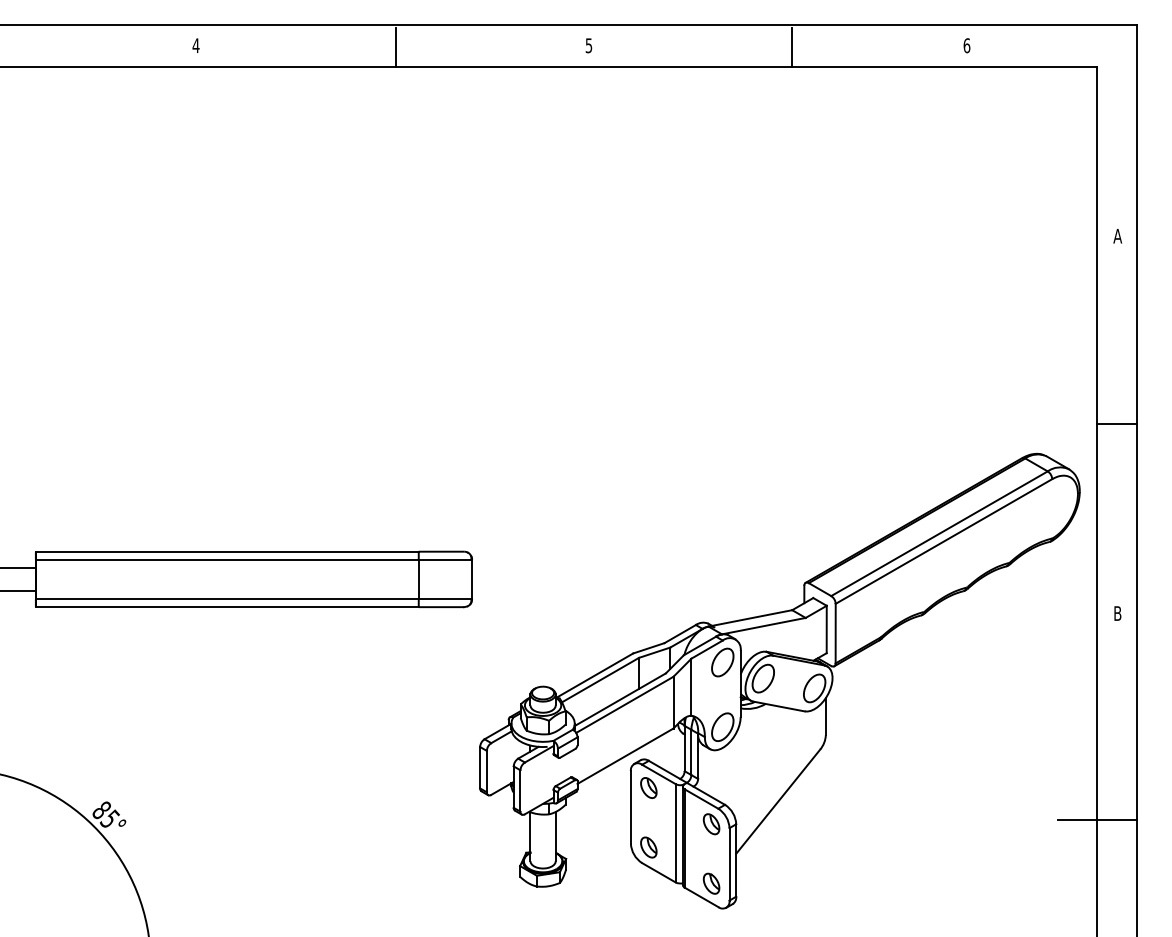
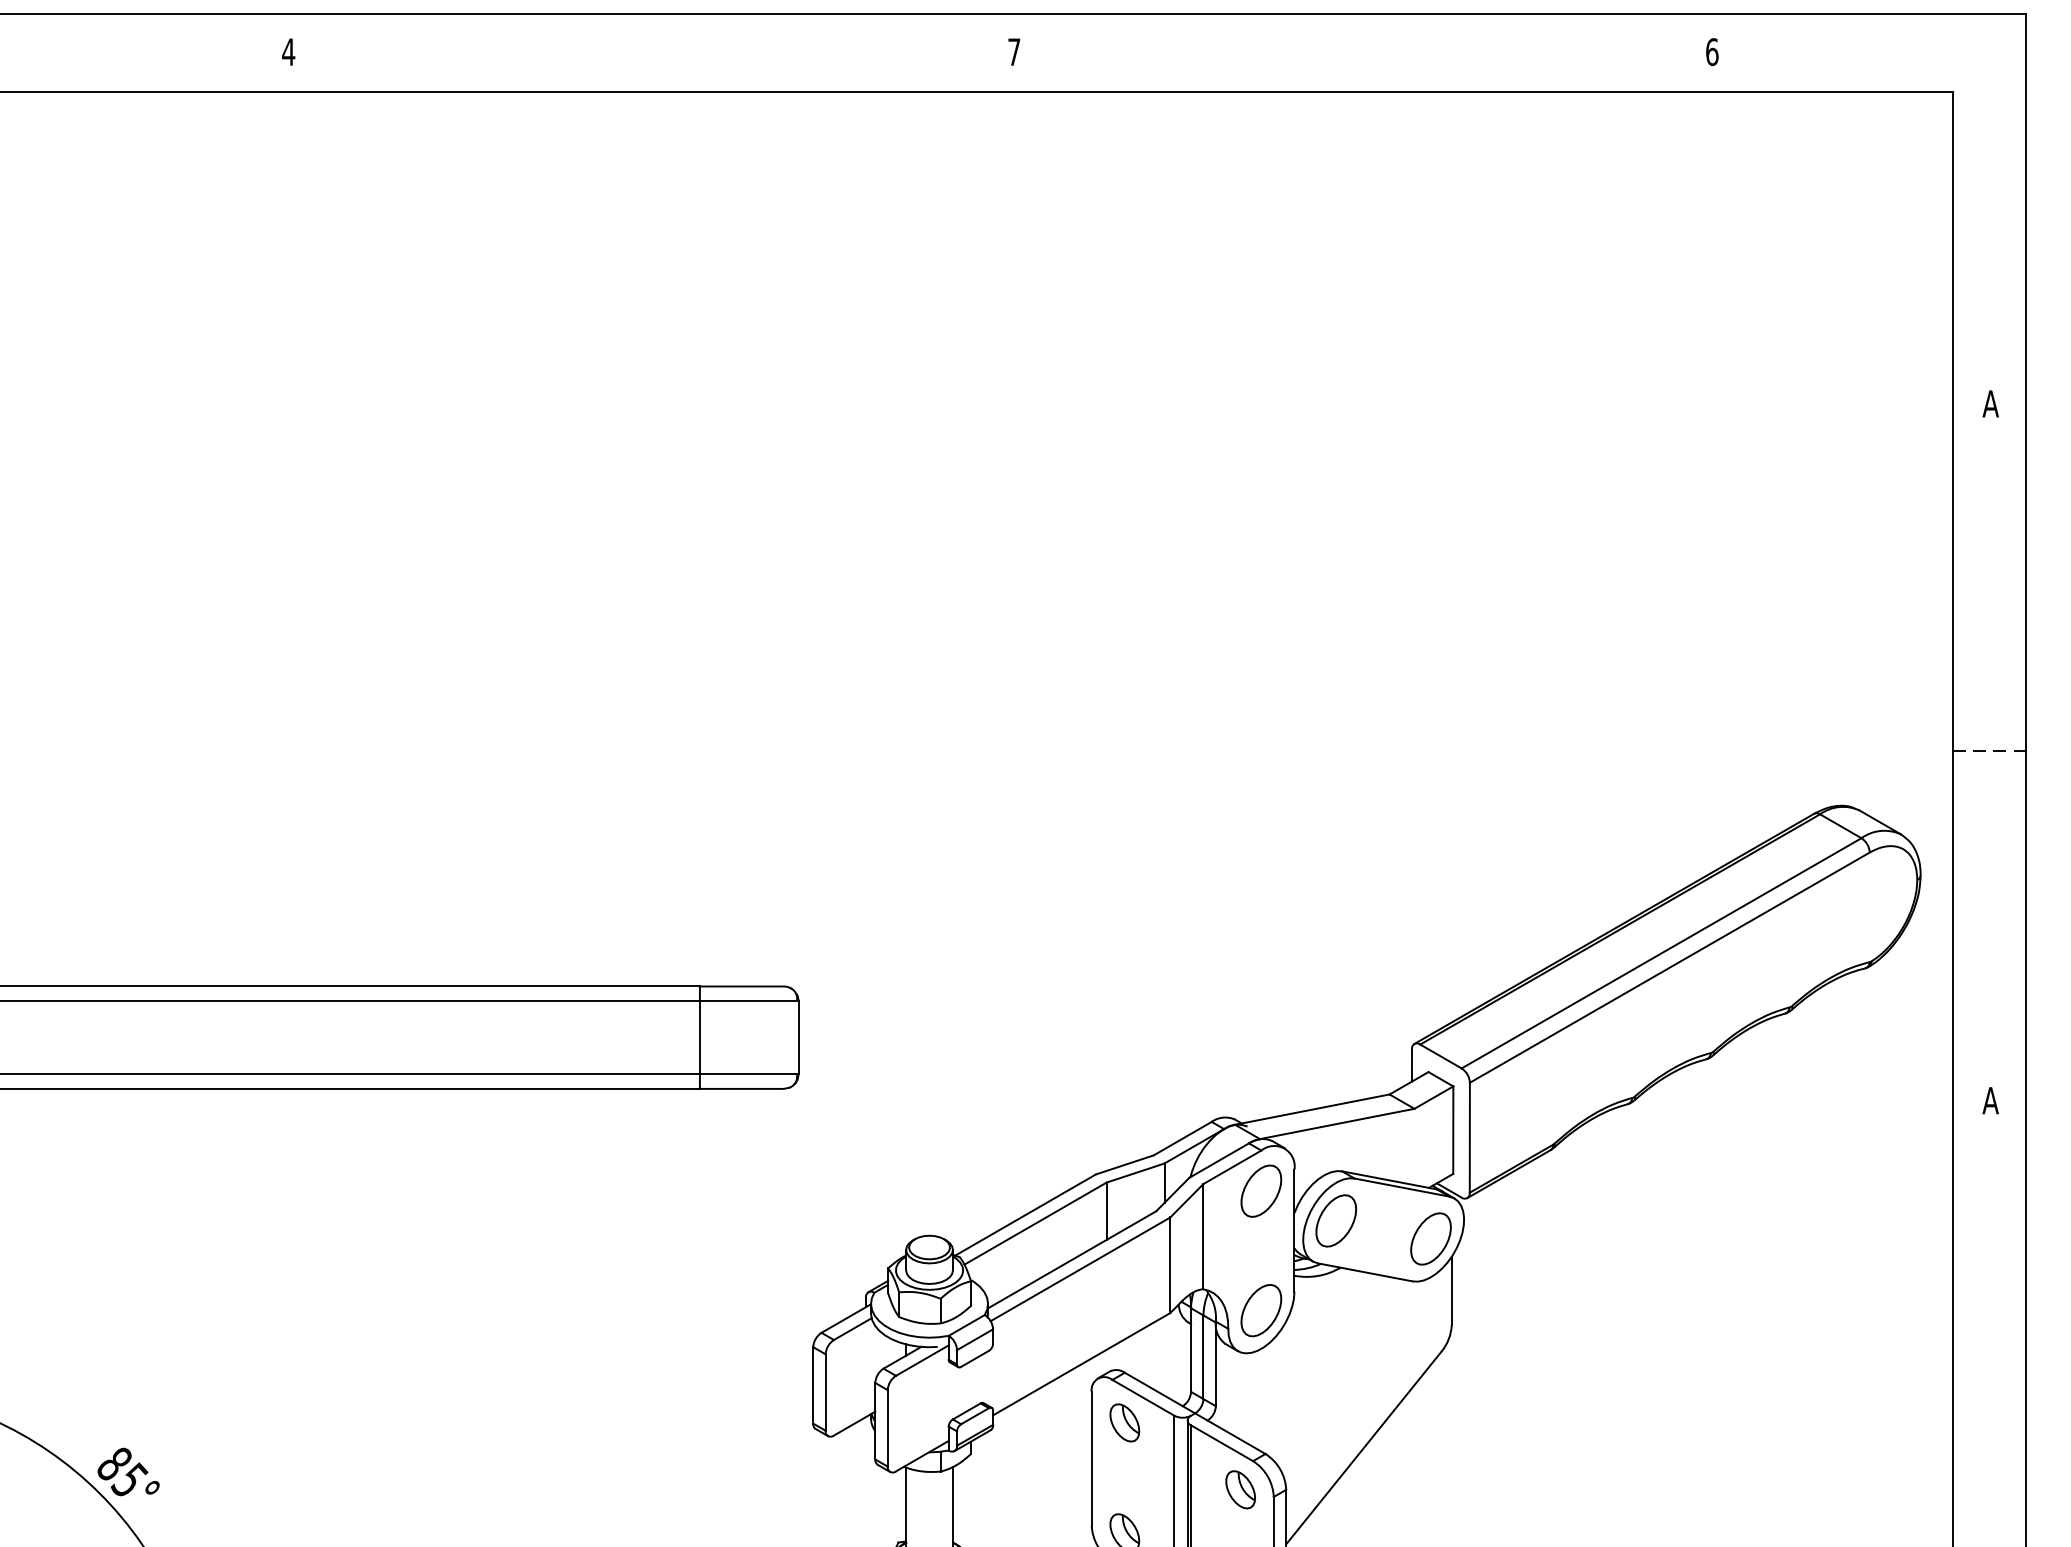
text: (588, 45) -> (1013, 51), 5 -> 7
line: (396, 47) -> (658, 55), removed
line: (792, 47) -> (1390, 55), removed
line: (1117, 423) -> (1990, 749), solid -> dashed
text: (1117, 613) -> (1990, 1100), B -> A
line: (1096, 820) -> (1951, 1482), removed

